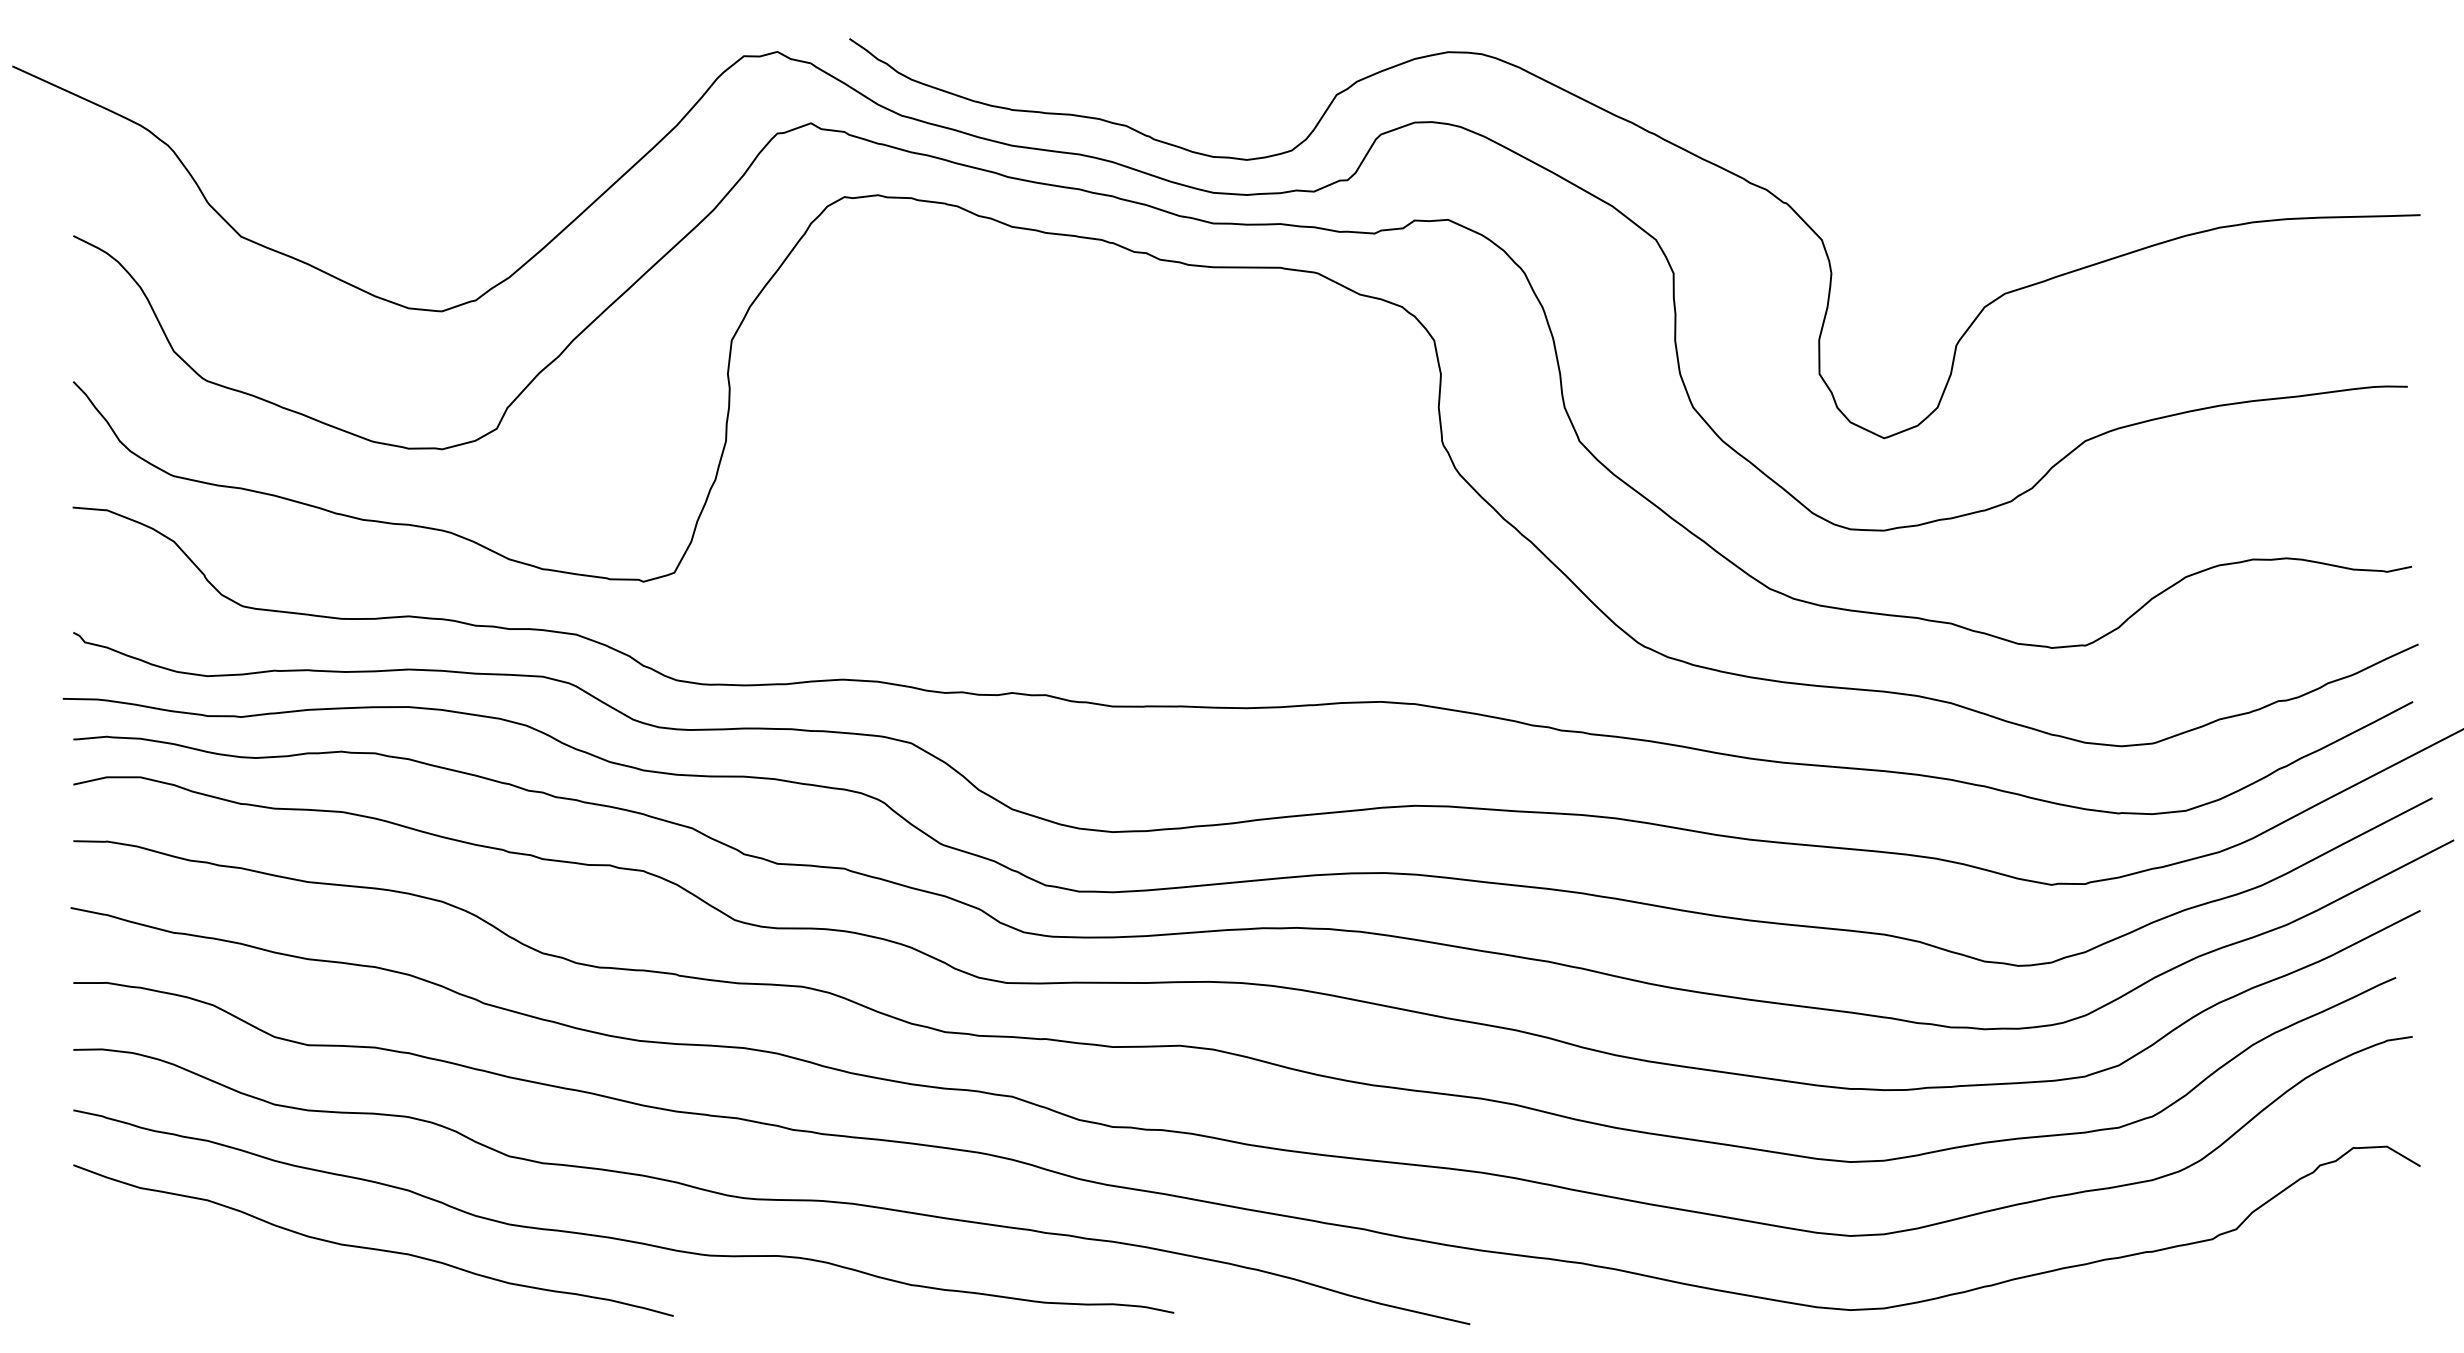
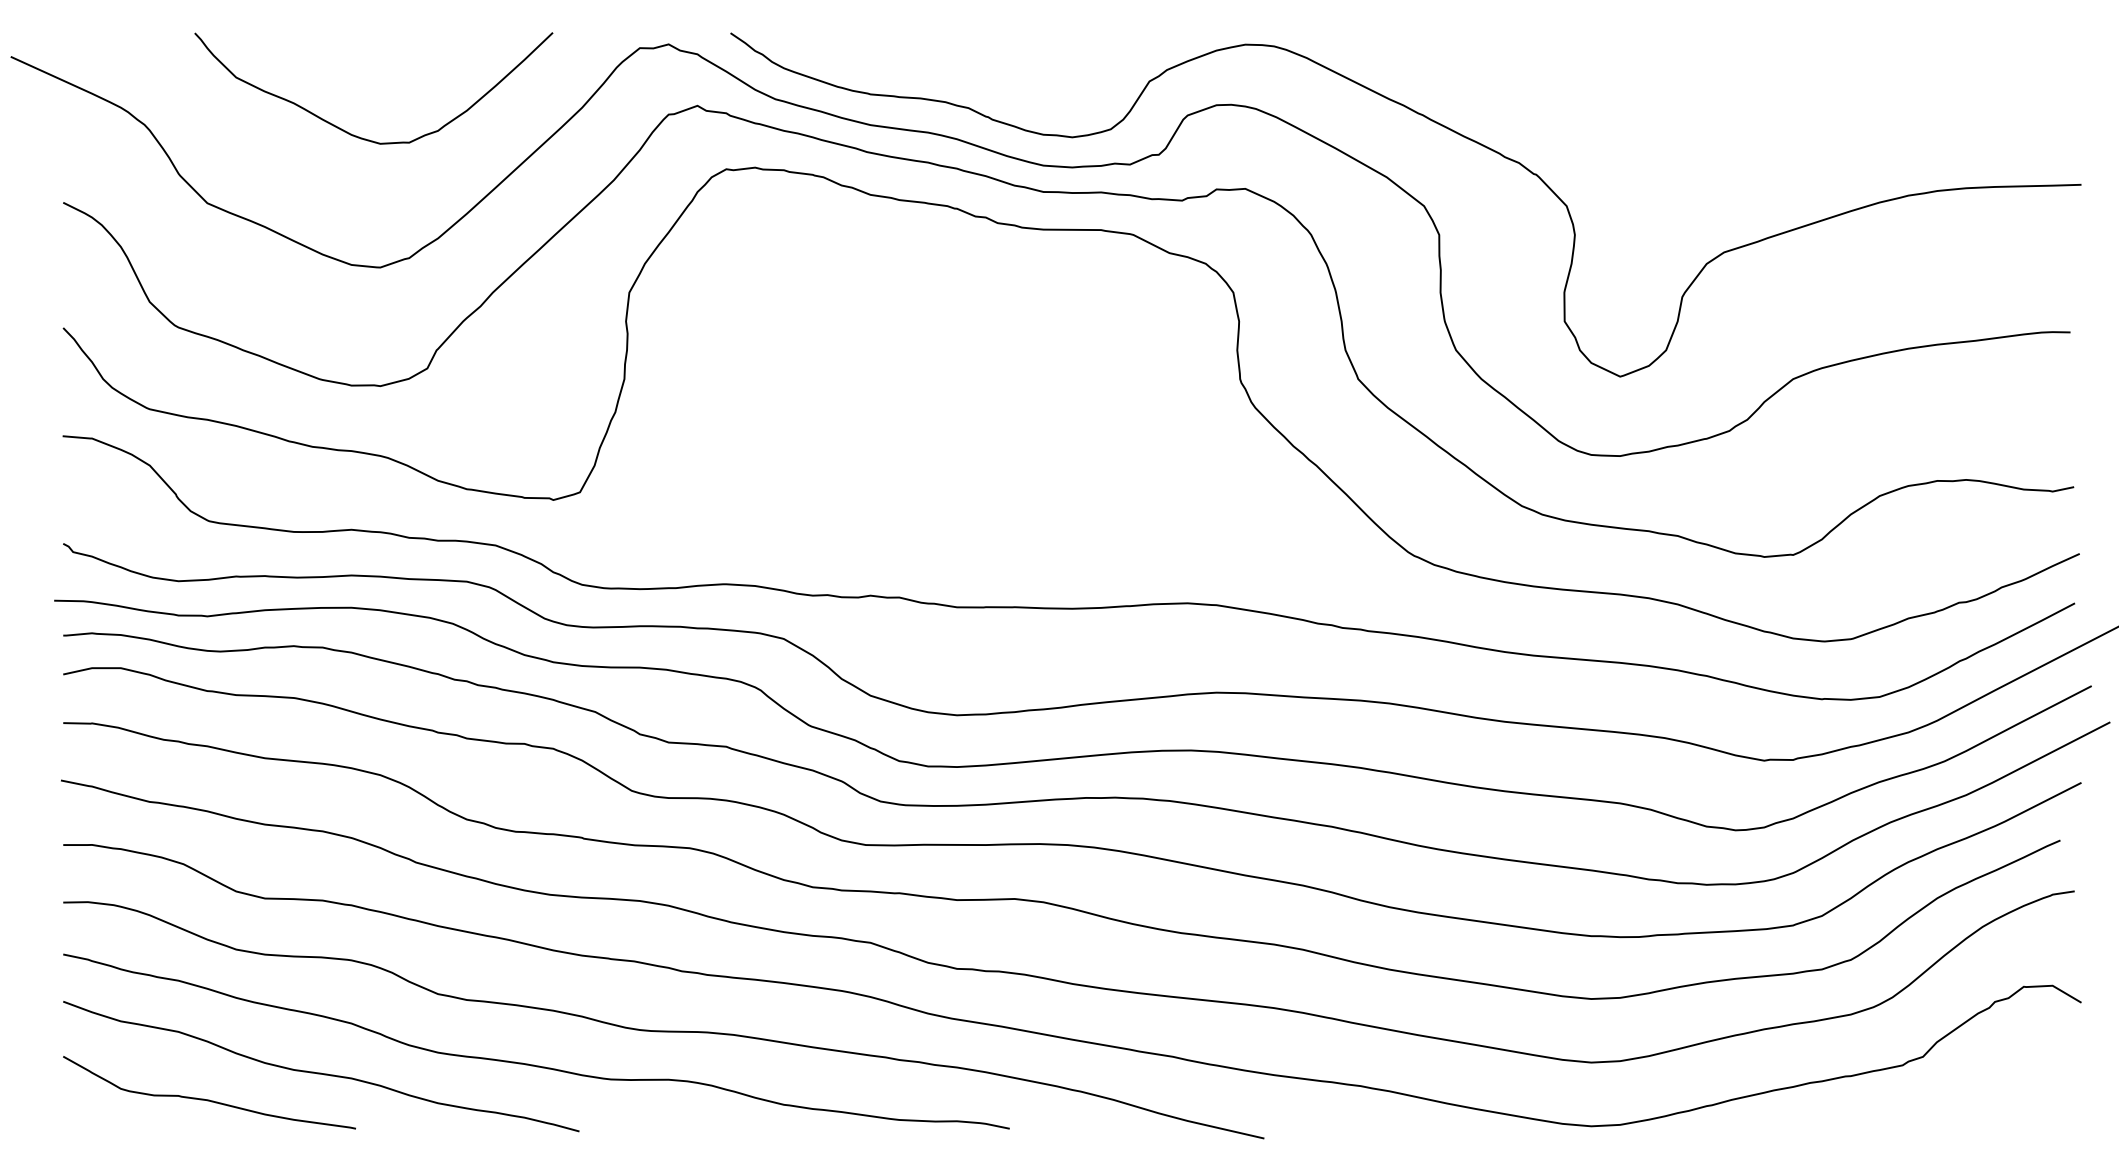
curve: (414, 157) -> (356, 135), added
curve: (243, 1278) -> (209, 1099), added

